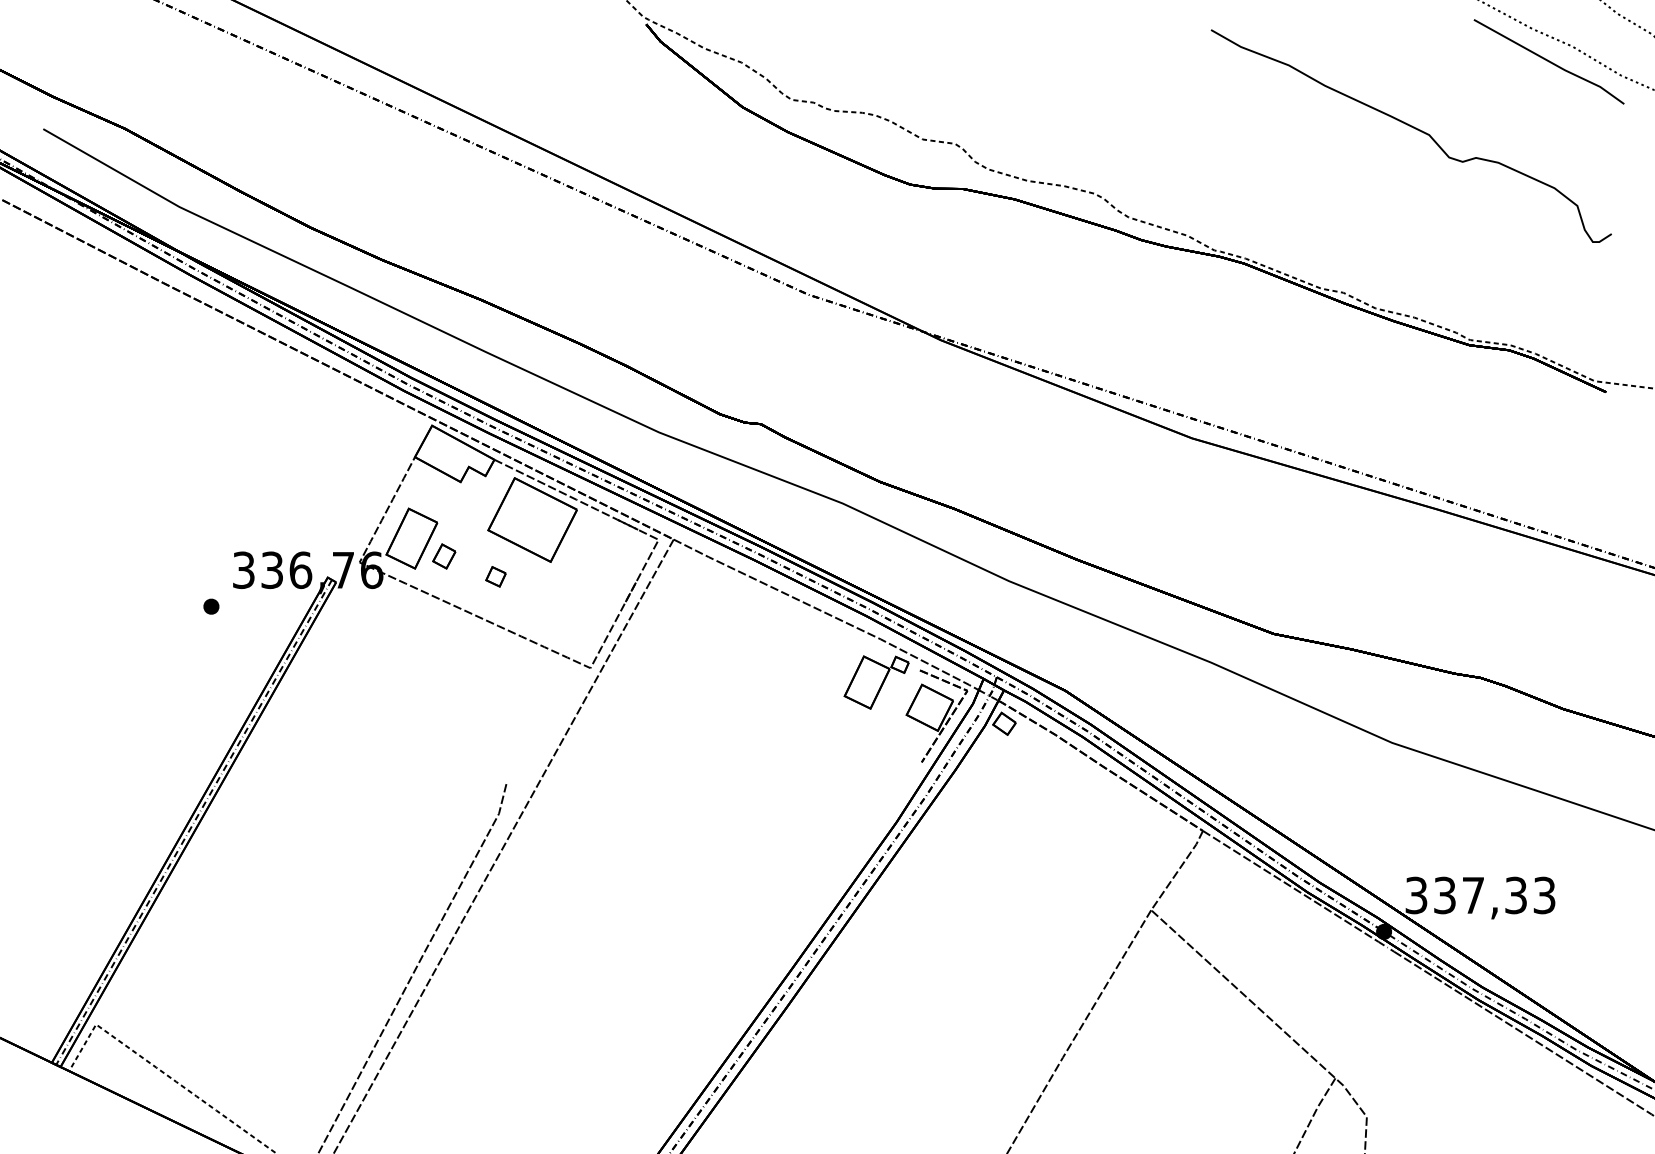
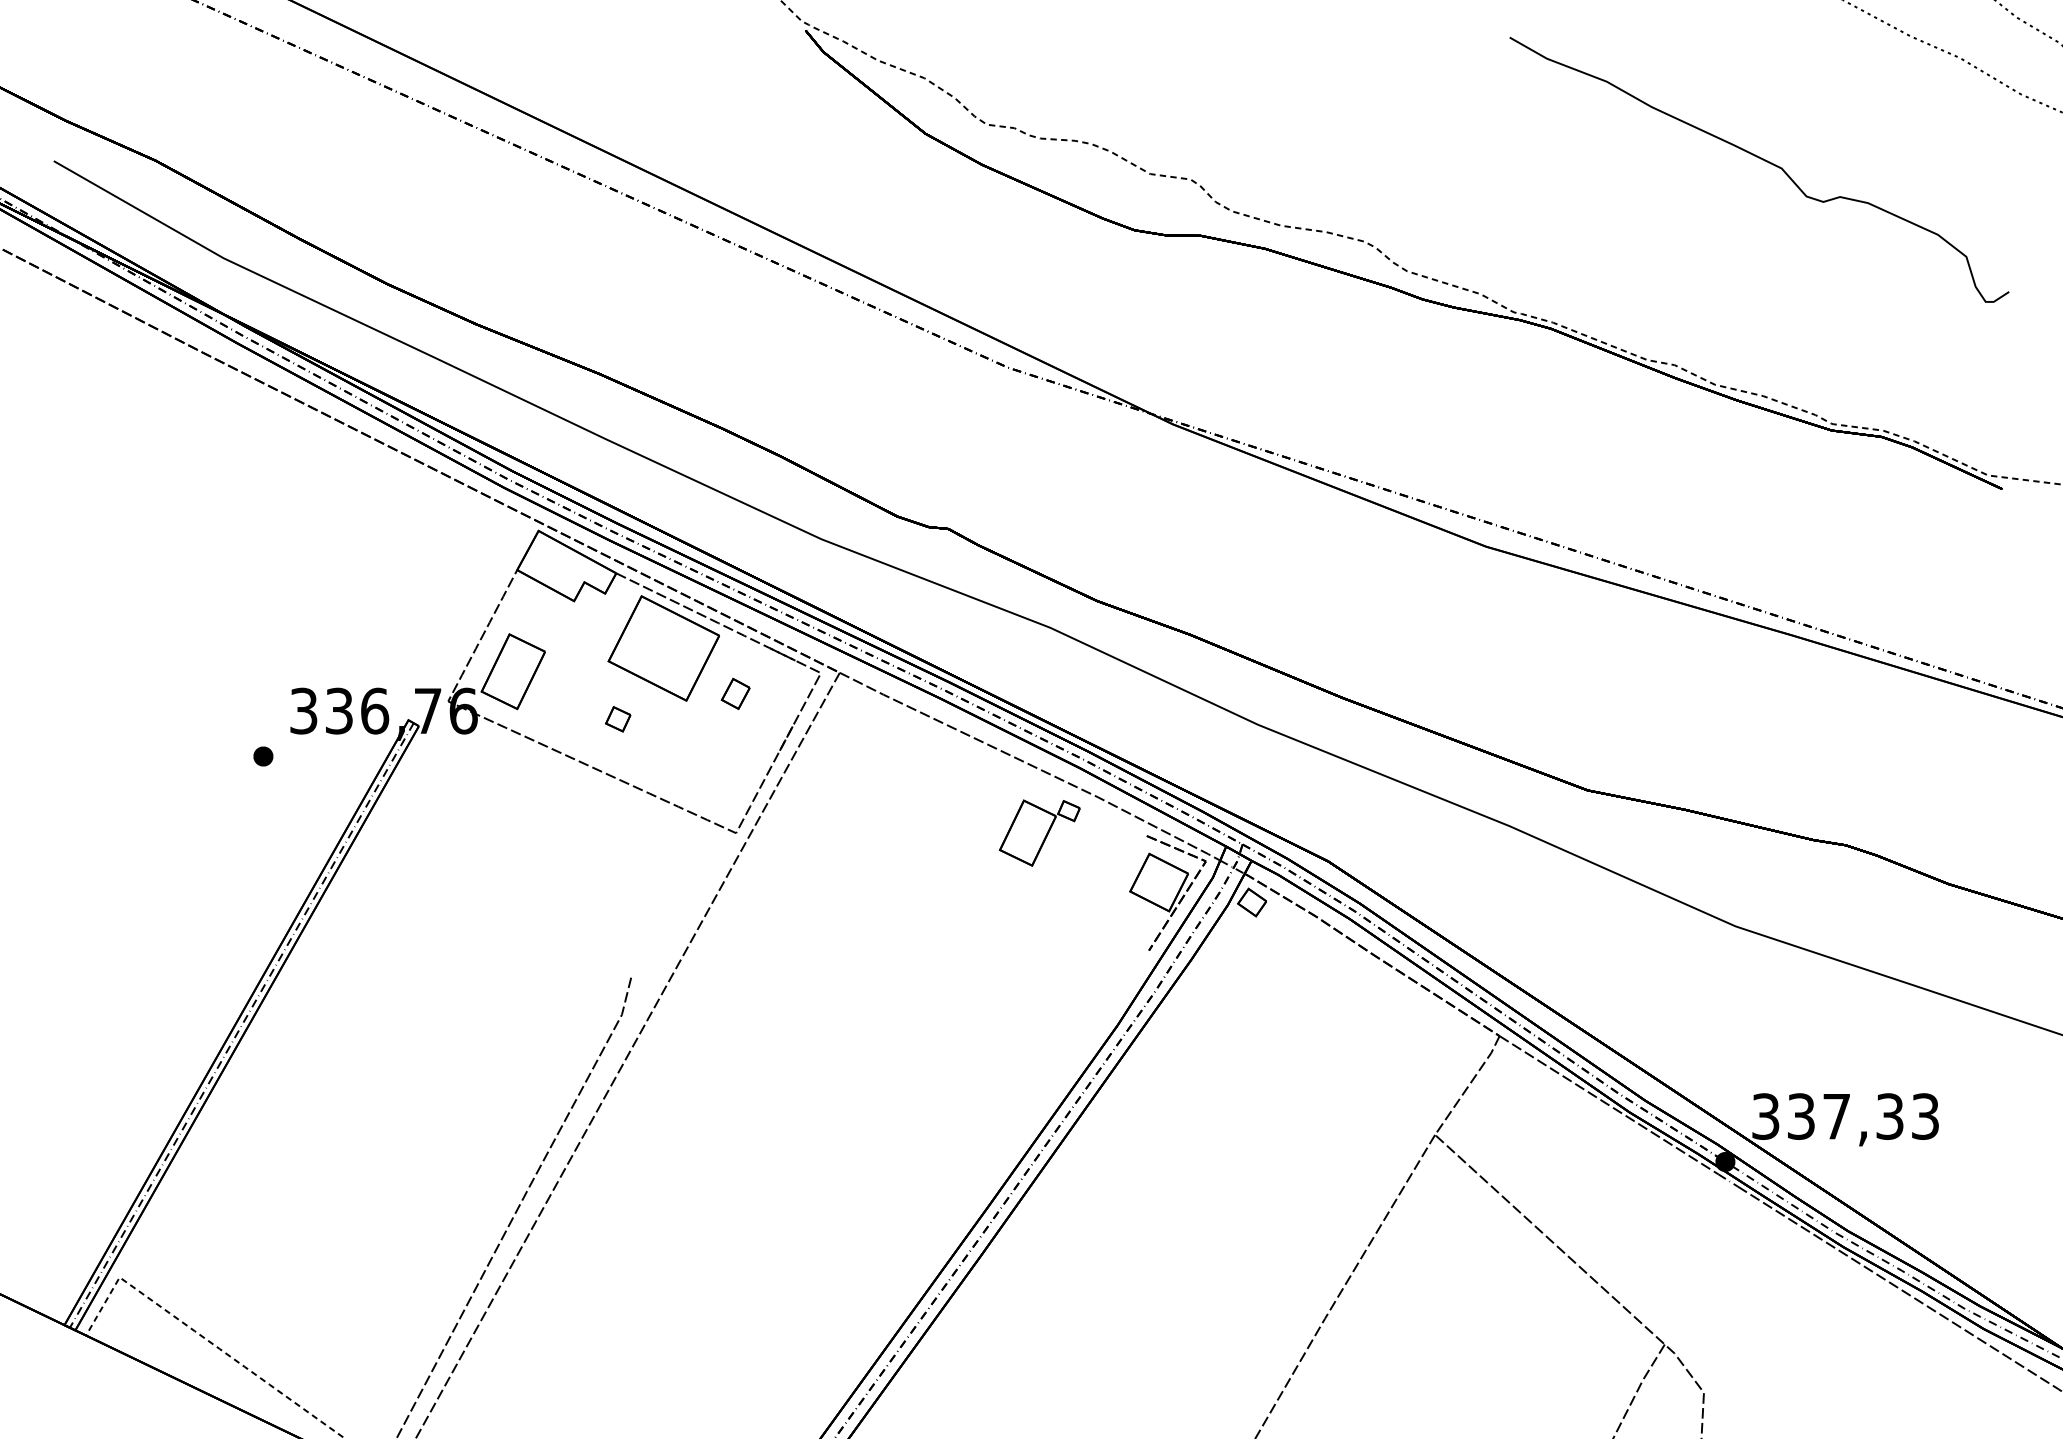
line: (1549, 62) -> (1931, 77), removed
part: (444, 556) -> (735, 693), moved
part: (876, 682) -> (1039, 832), moved

